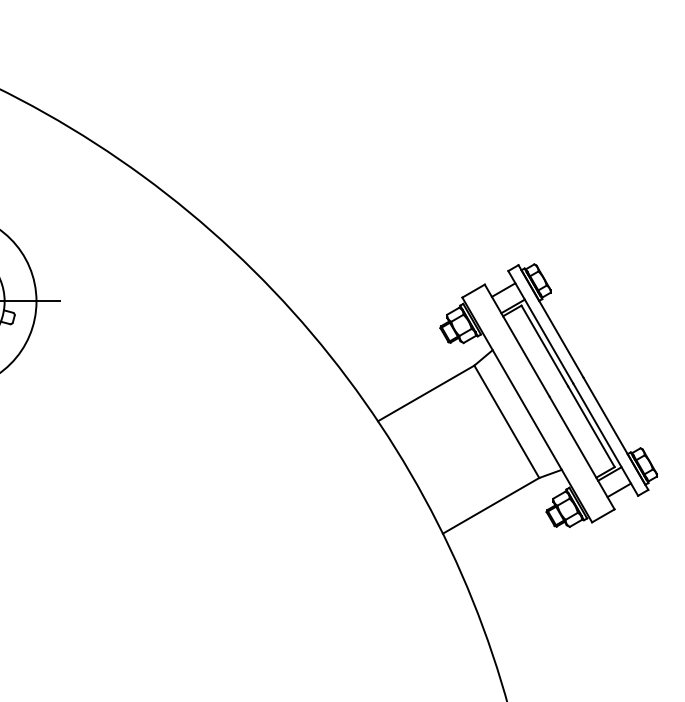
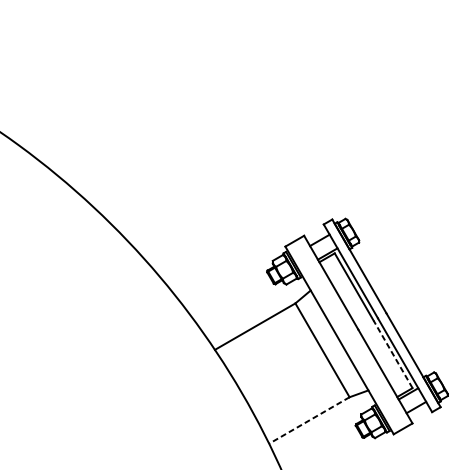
line: (591, 426) -> (393, 354), solid -> dashed
line: (491, 505) -> (309, 420), solid -> dashed

